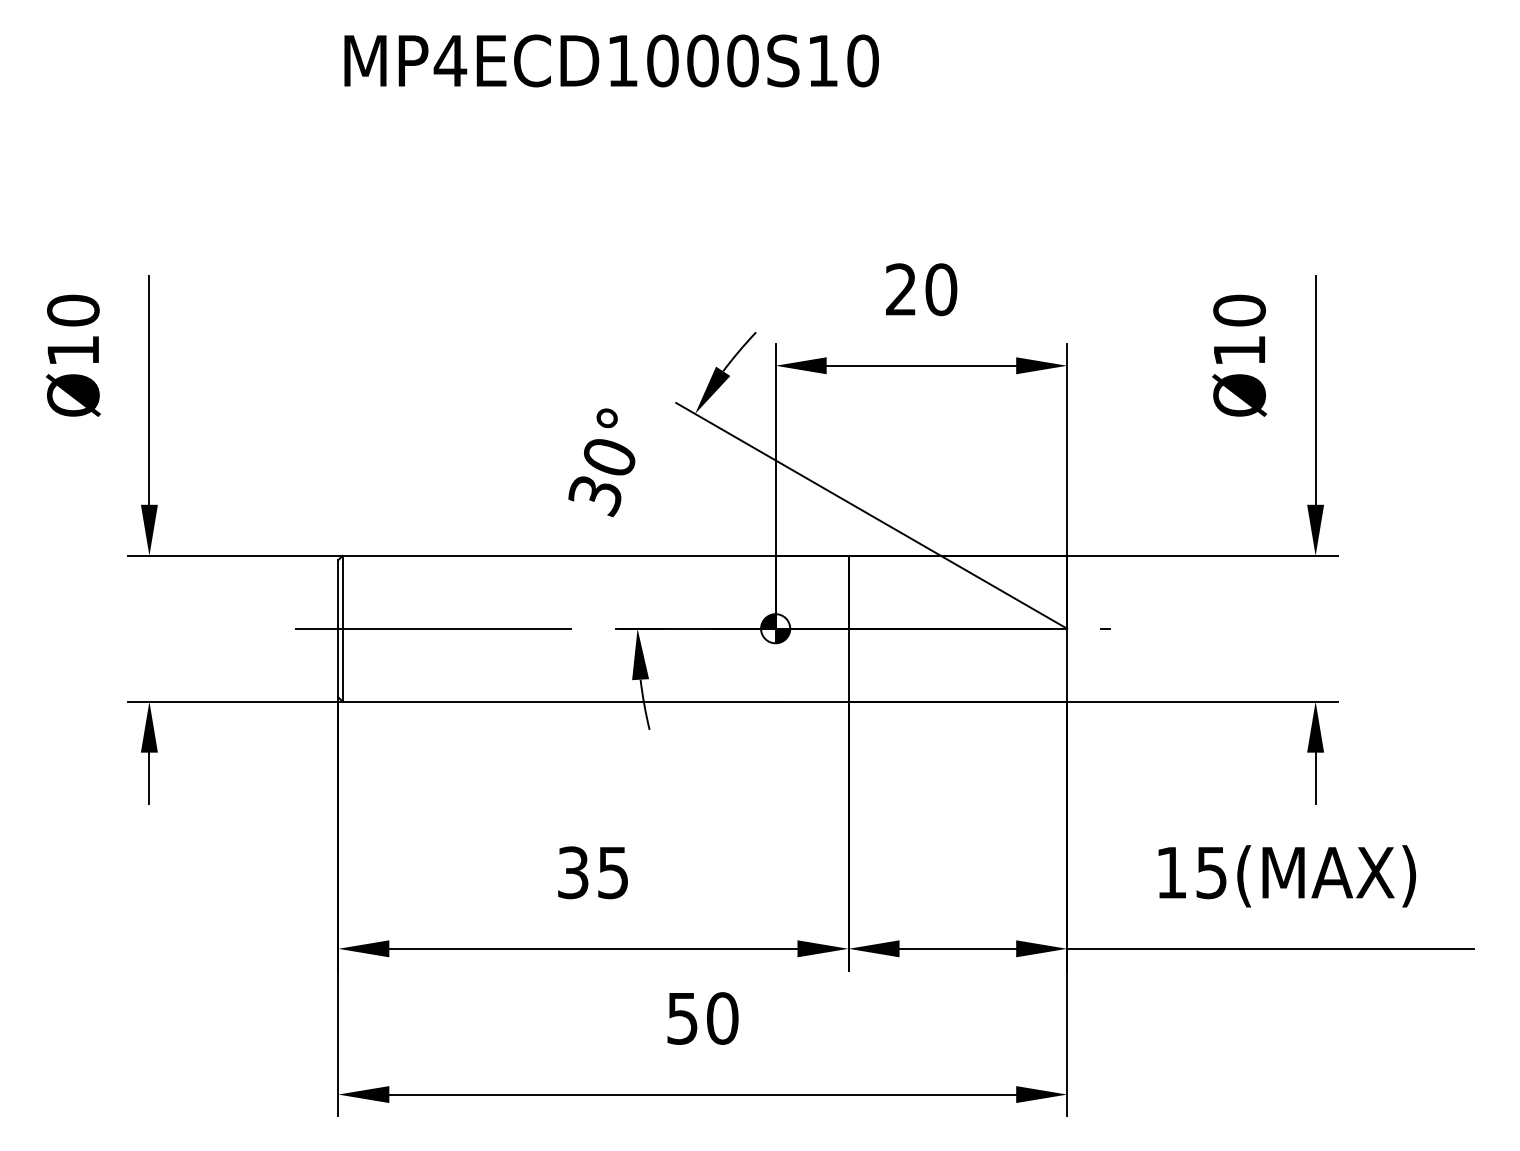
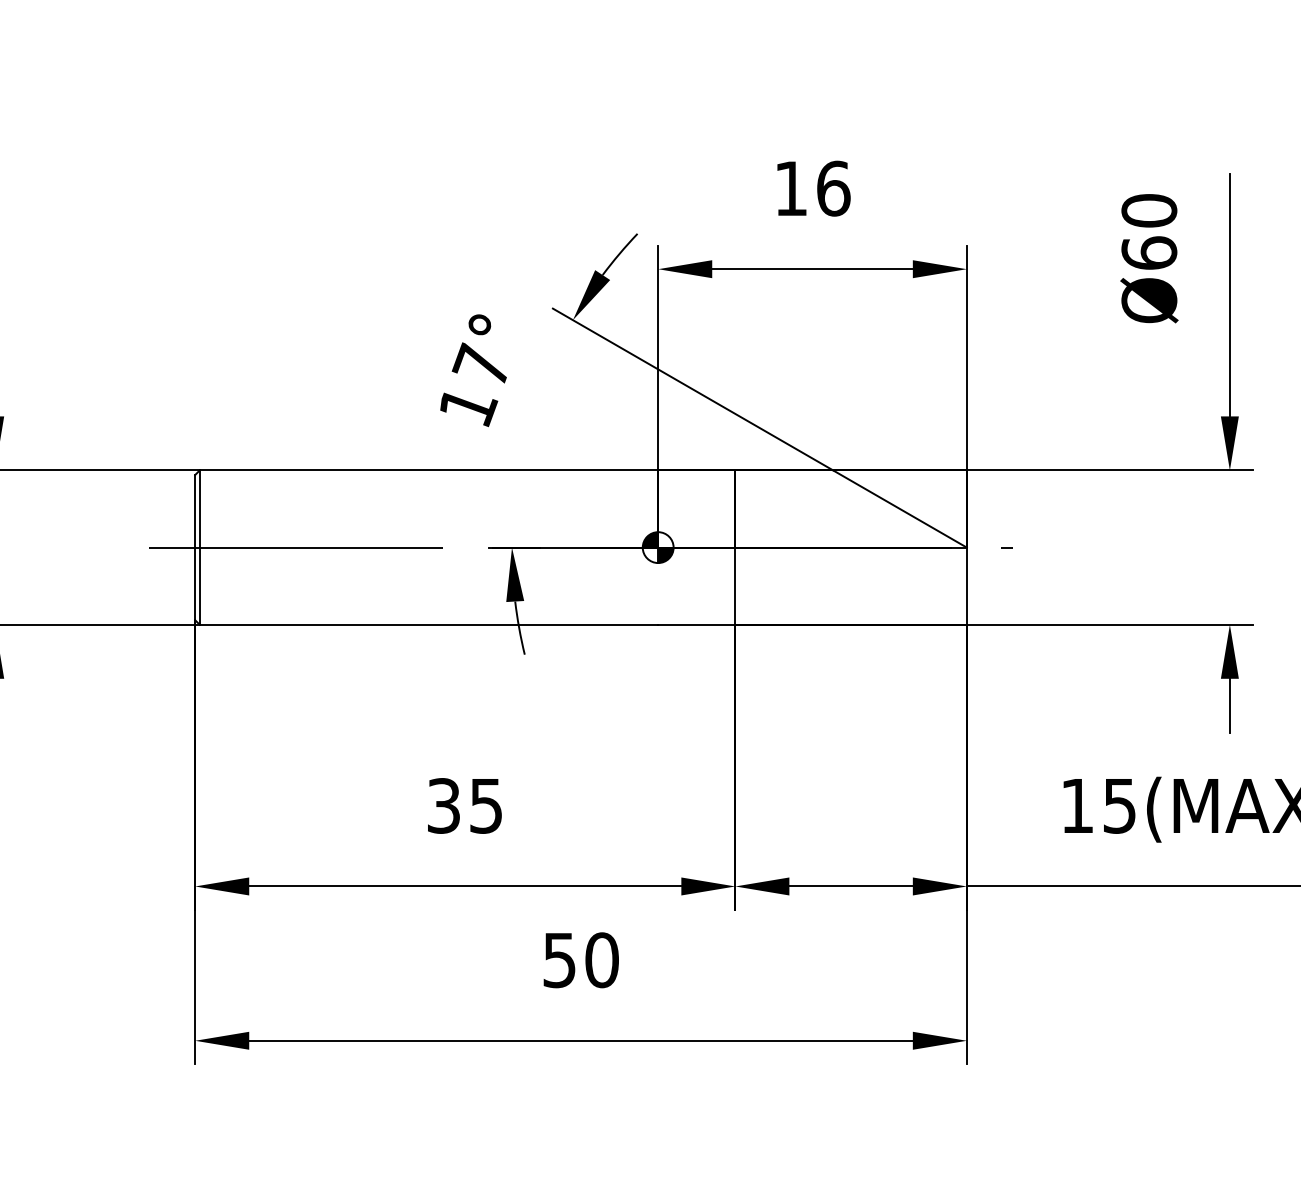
text: (921, 289) -> (812, 188), 20 -> 16
text: (1239, 350) -> (1149, 253), Ø10 -> Ø60
text: (601, 476) -> (473, 386), 30° -> 17°

